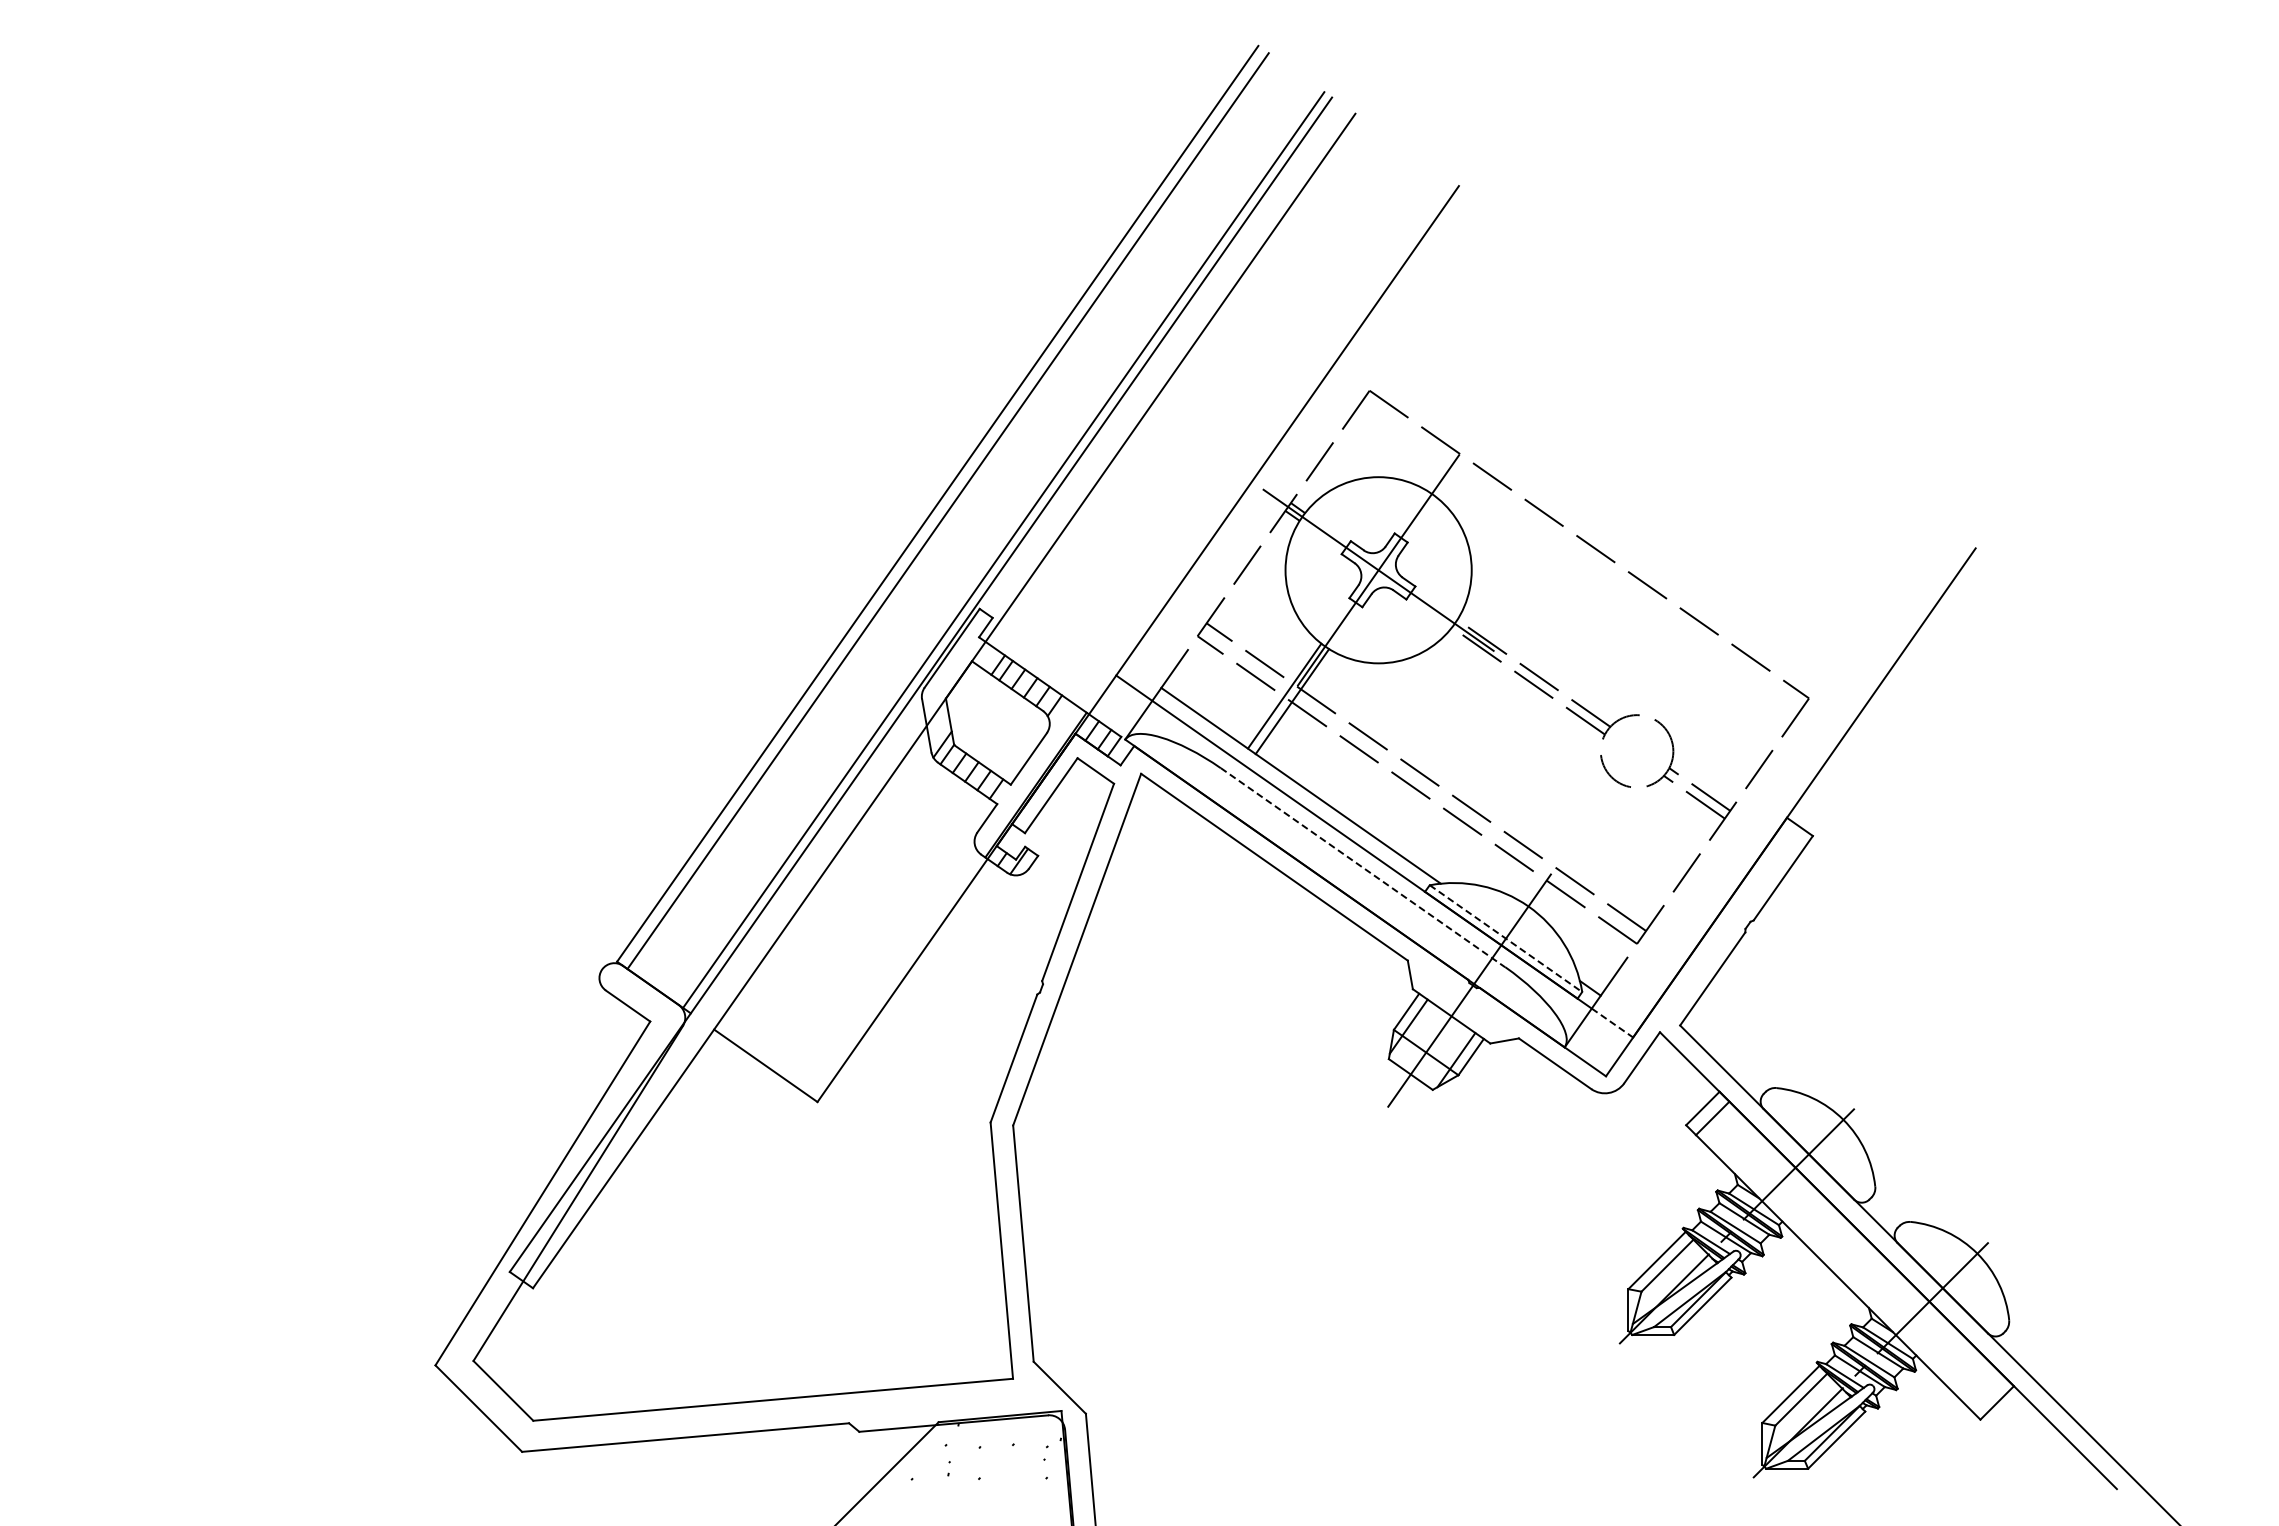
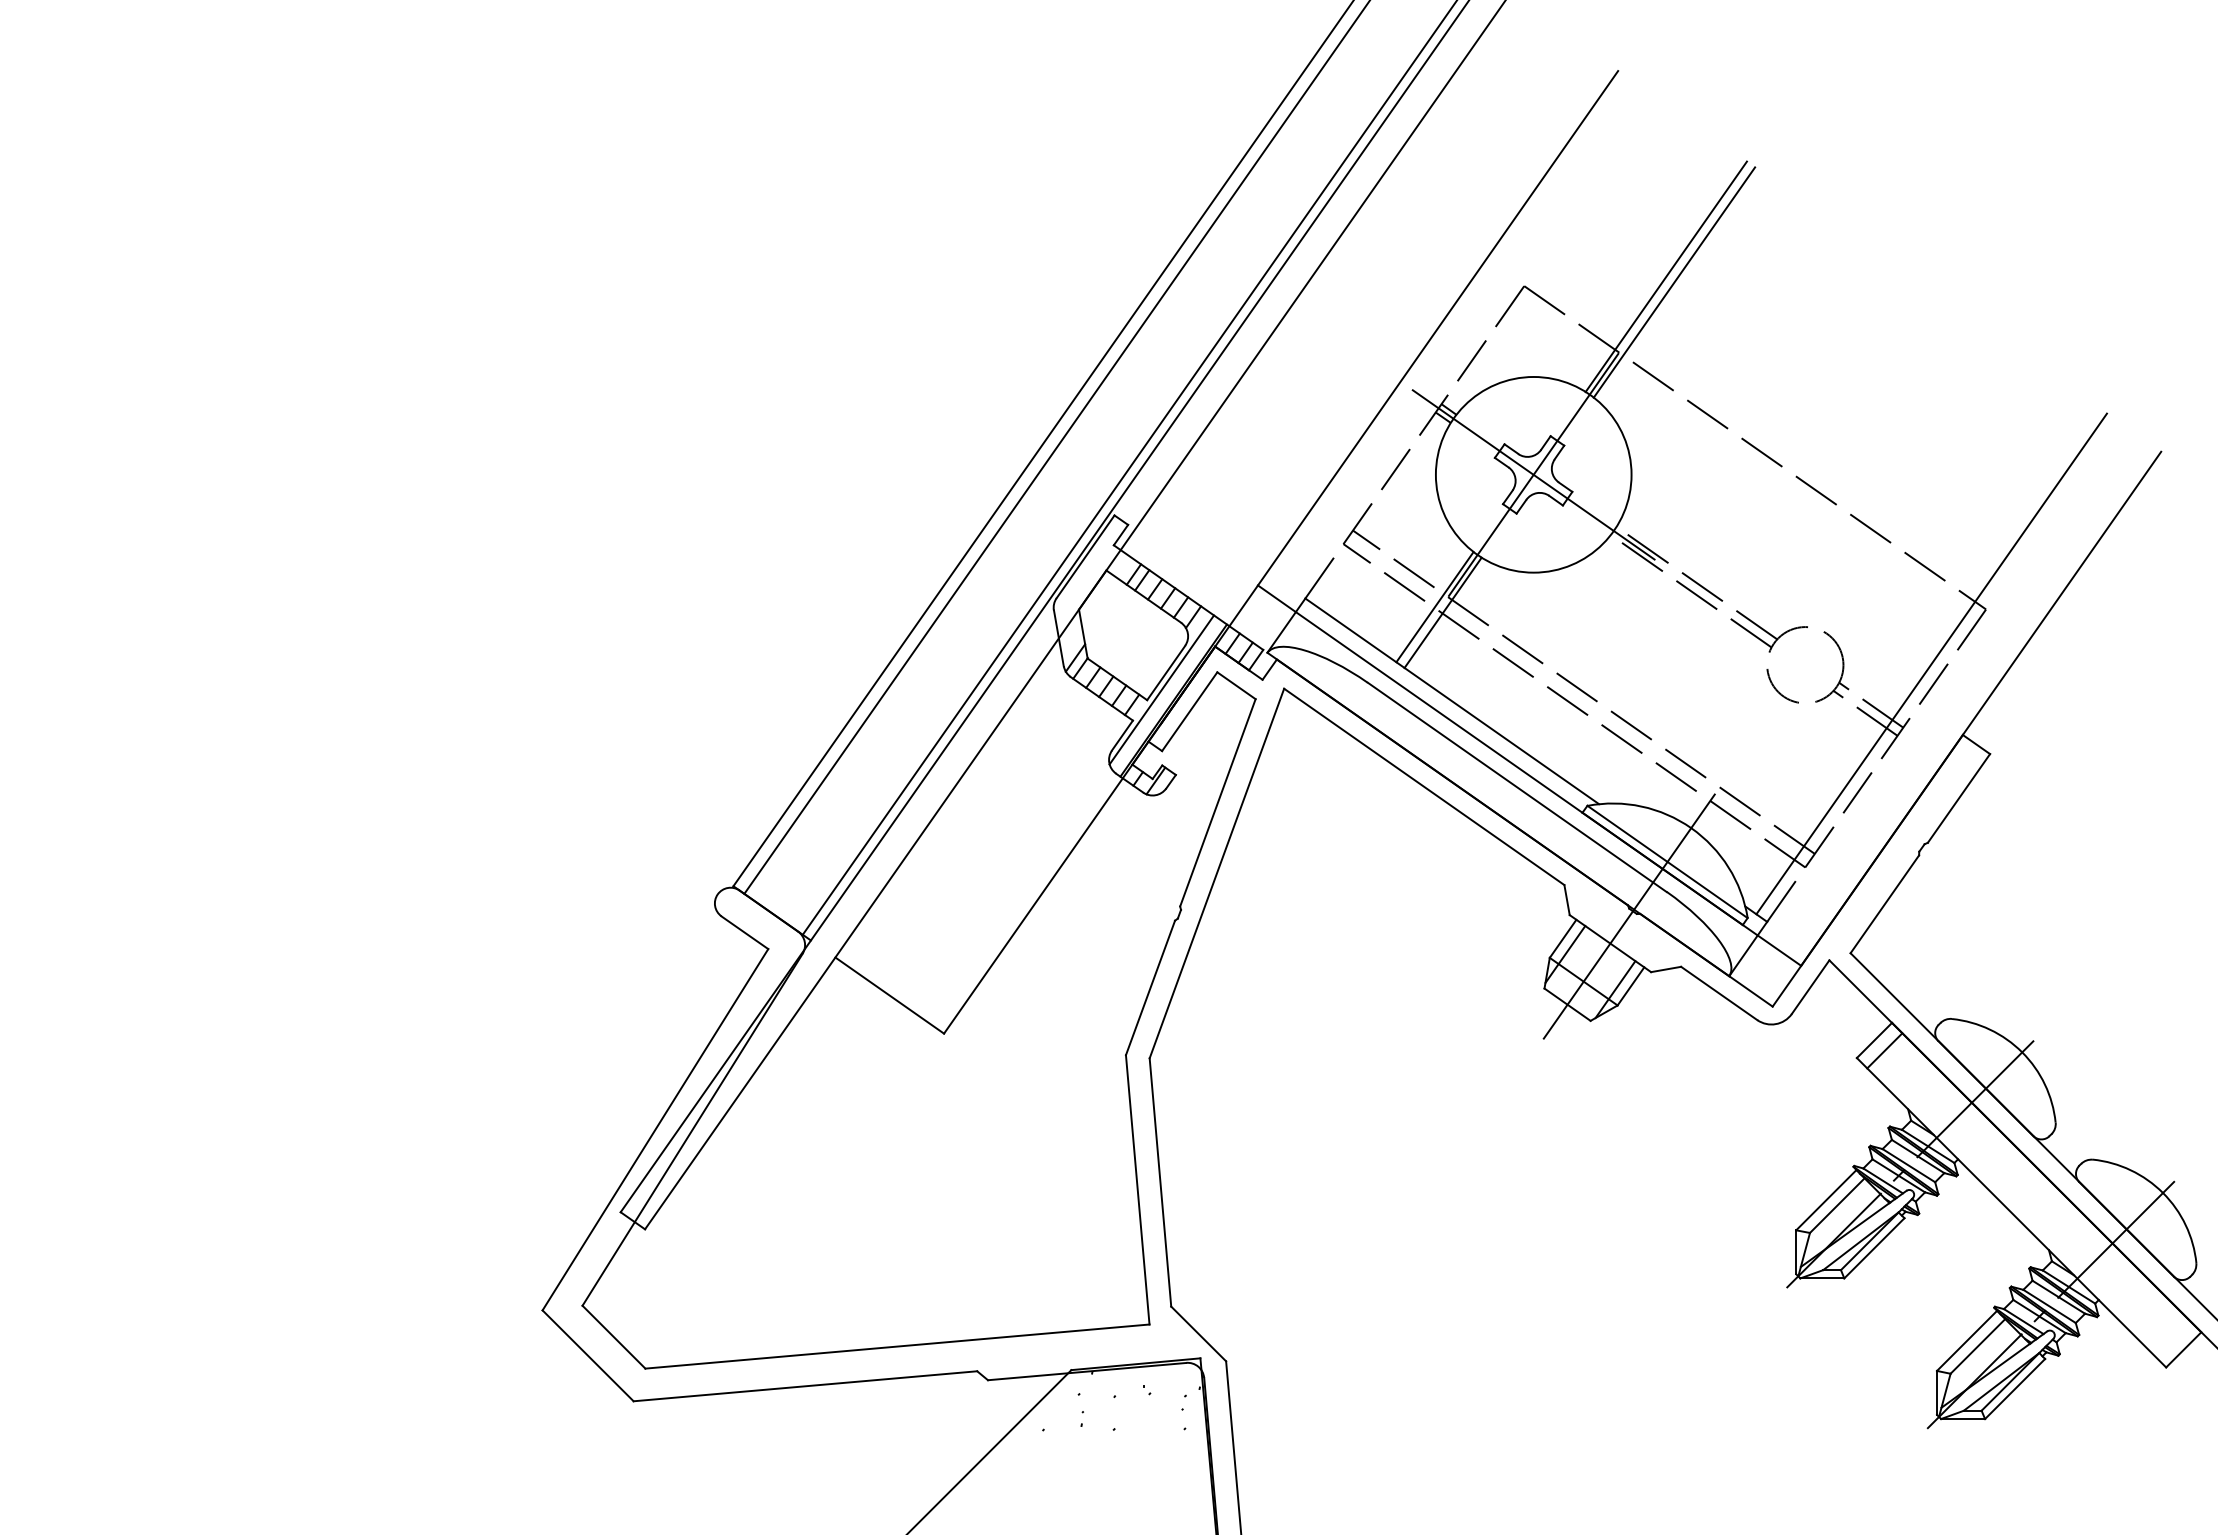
line: (1504, 381) -> (1665, 276), added
line: (1512, 386) -> (1674, 281), added
line: (1757, 750) -> (1931, 664), added
line: (1024, 774) -> (1161, 689), added
line: (1363, 867) -> (1517, 787), dashed -> solid
line: (1506, 938) -> (1668, 861), dashed -> solid
line: (1612, 1023) -> (1779, 951), dashed -> solid

